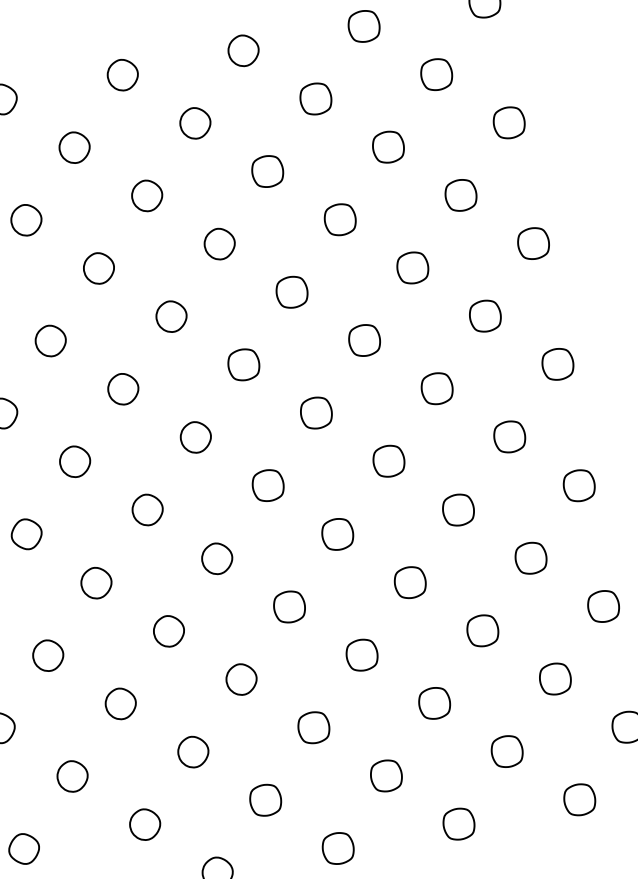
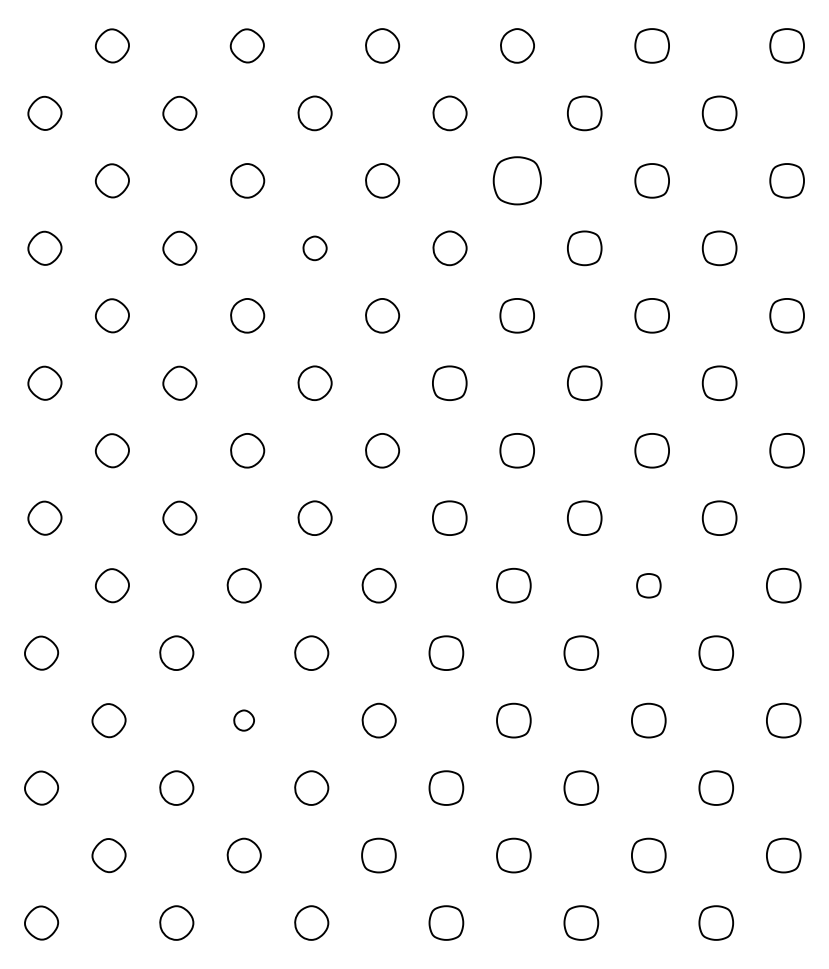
part: (266, 171) -> (516, 180), size x1.4
part: (98, 268) -> (314, 248), size x0.7
part: (458, 509) -> (648, 585), size x0.7
part: (120, 703) -> (243, 720), size x0.6

